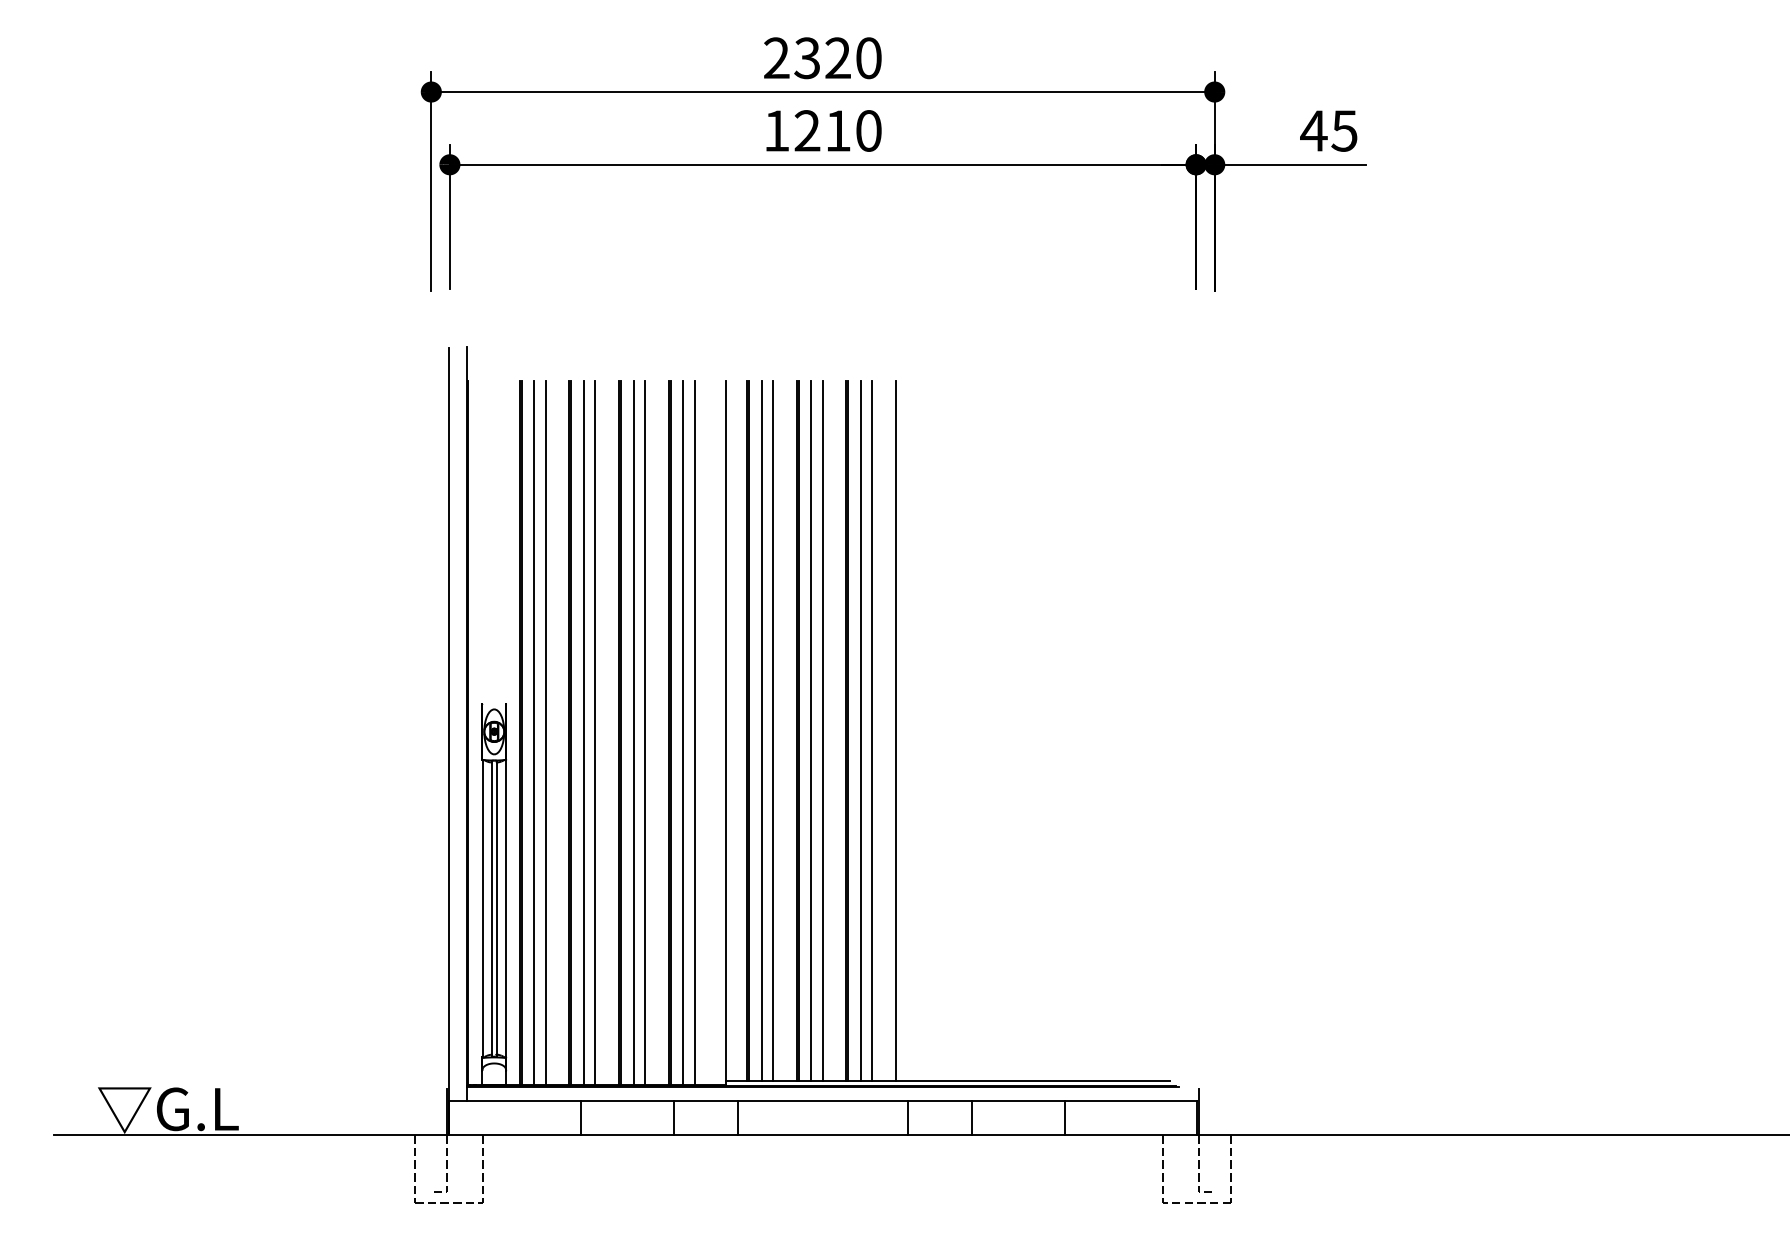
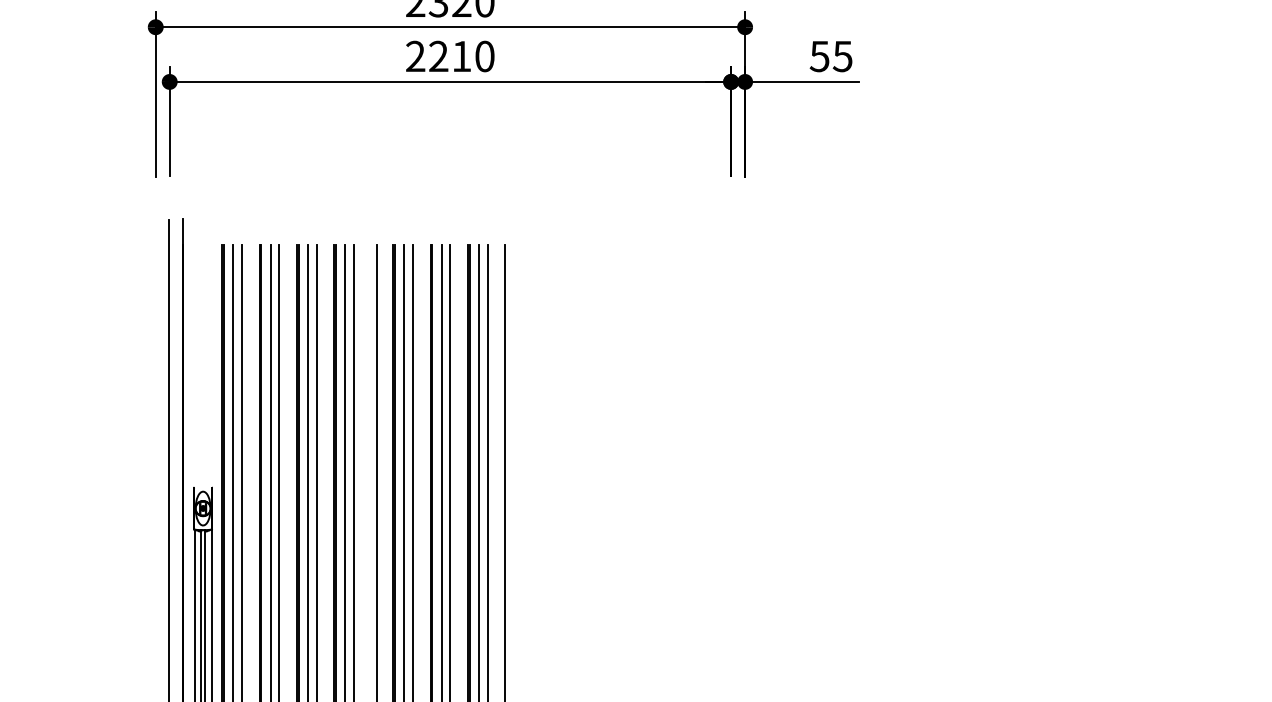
text: (776, 130) -> (415, 56), 1210 -> 2210
text: (1313, 130) -> (819, 56), 45 -> 55

